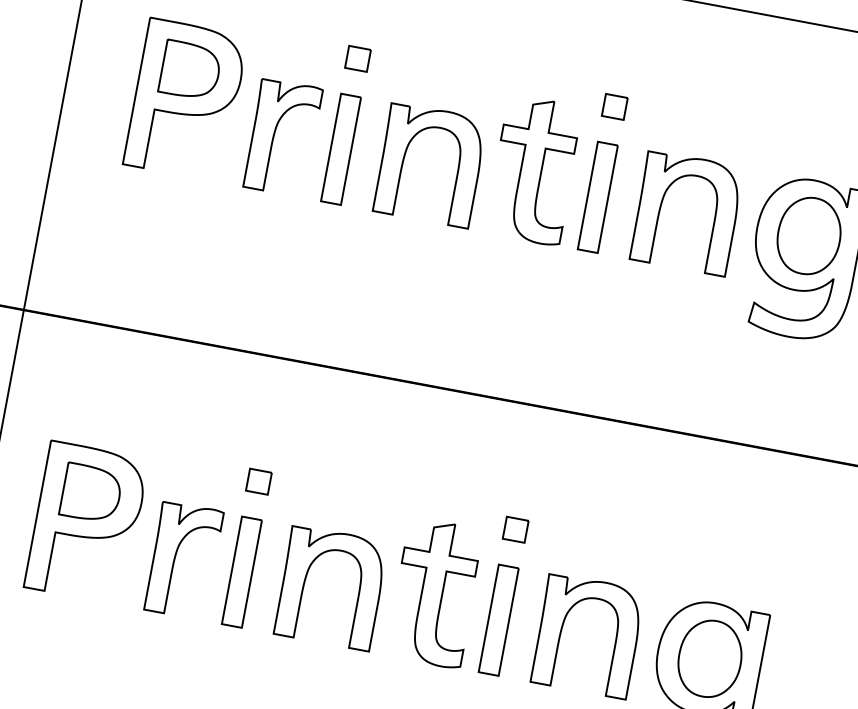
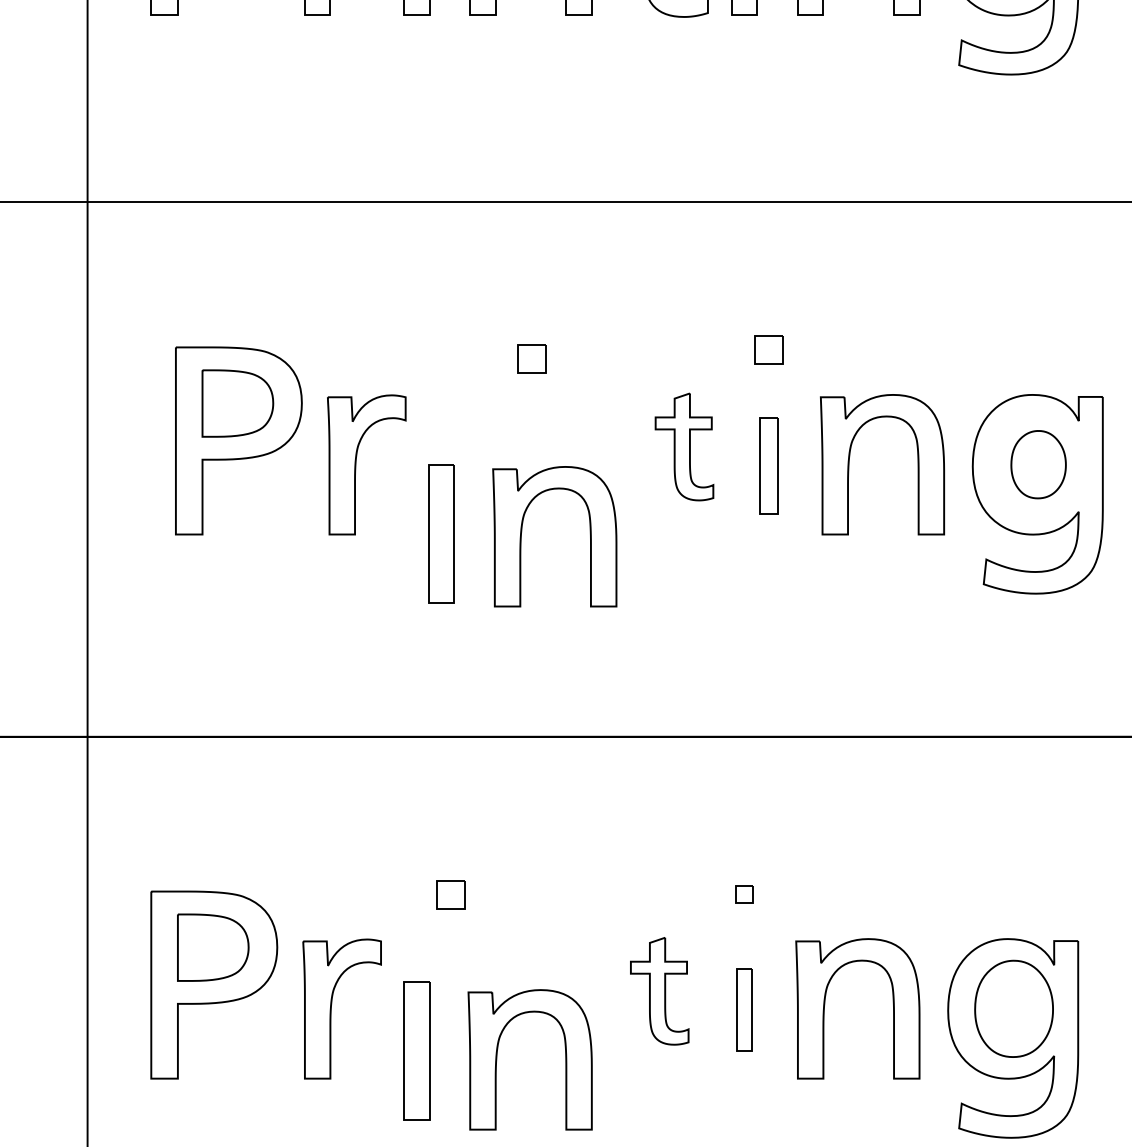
part: (358, 58) -> (531, 358), moved
part: (341, 149) -> (441, 533), moved
part: (405, 156) -> (522, 531), moved
part: (534, 169) -> (684, 446), size x0.6
part: (598, 197) -> (769, 465), size x0.7
part: (809, 235) -> (1038, 464), size x0.7
part: (258, 481) -> (450, 894), moved
part: (515, 529) -> (744, 894), size x0.6
part: (241, 571) -> (416, 1050), moved
part: (305, 582) -> (497, 1059), moved
part: (434, 593) -> (659, 991), size x0.6
part: (498, 619) -> (744, 1009), size x0.6

